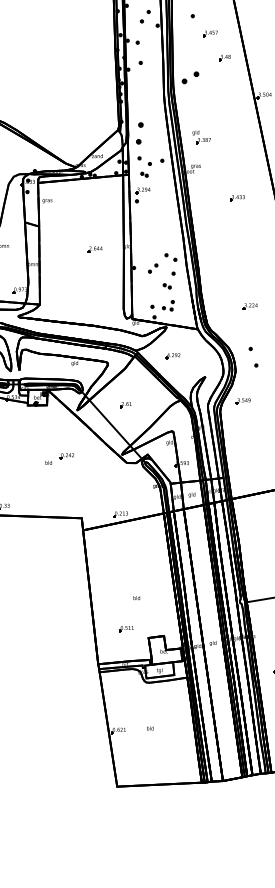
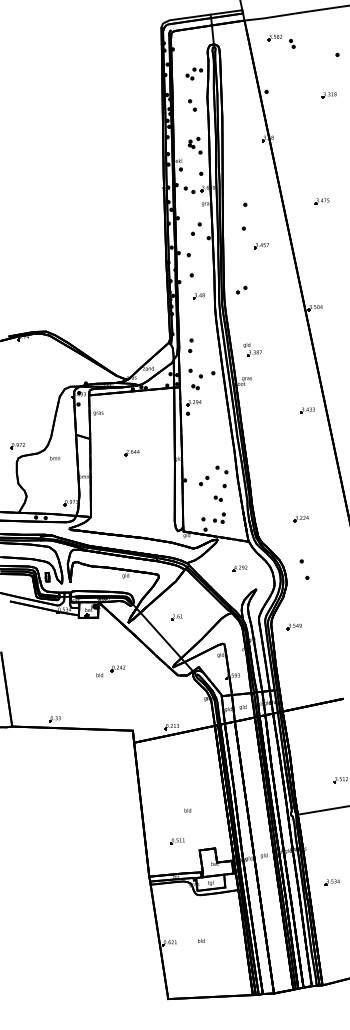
part: (224, 58) -> (198, 296), moved
part: (190, 77) -> (241, 289), size x0.62
part: (139, 133) -> (190, 345), size x0.62
part: (237, 198) -> (307, 410), moved
part: (94, 250) -> (131, 453), moved
part: (172, 356) -> (239, 568), moved
part: (242, 401) -> (293, 626), moved

